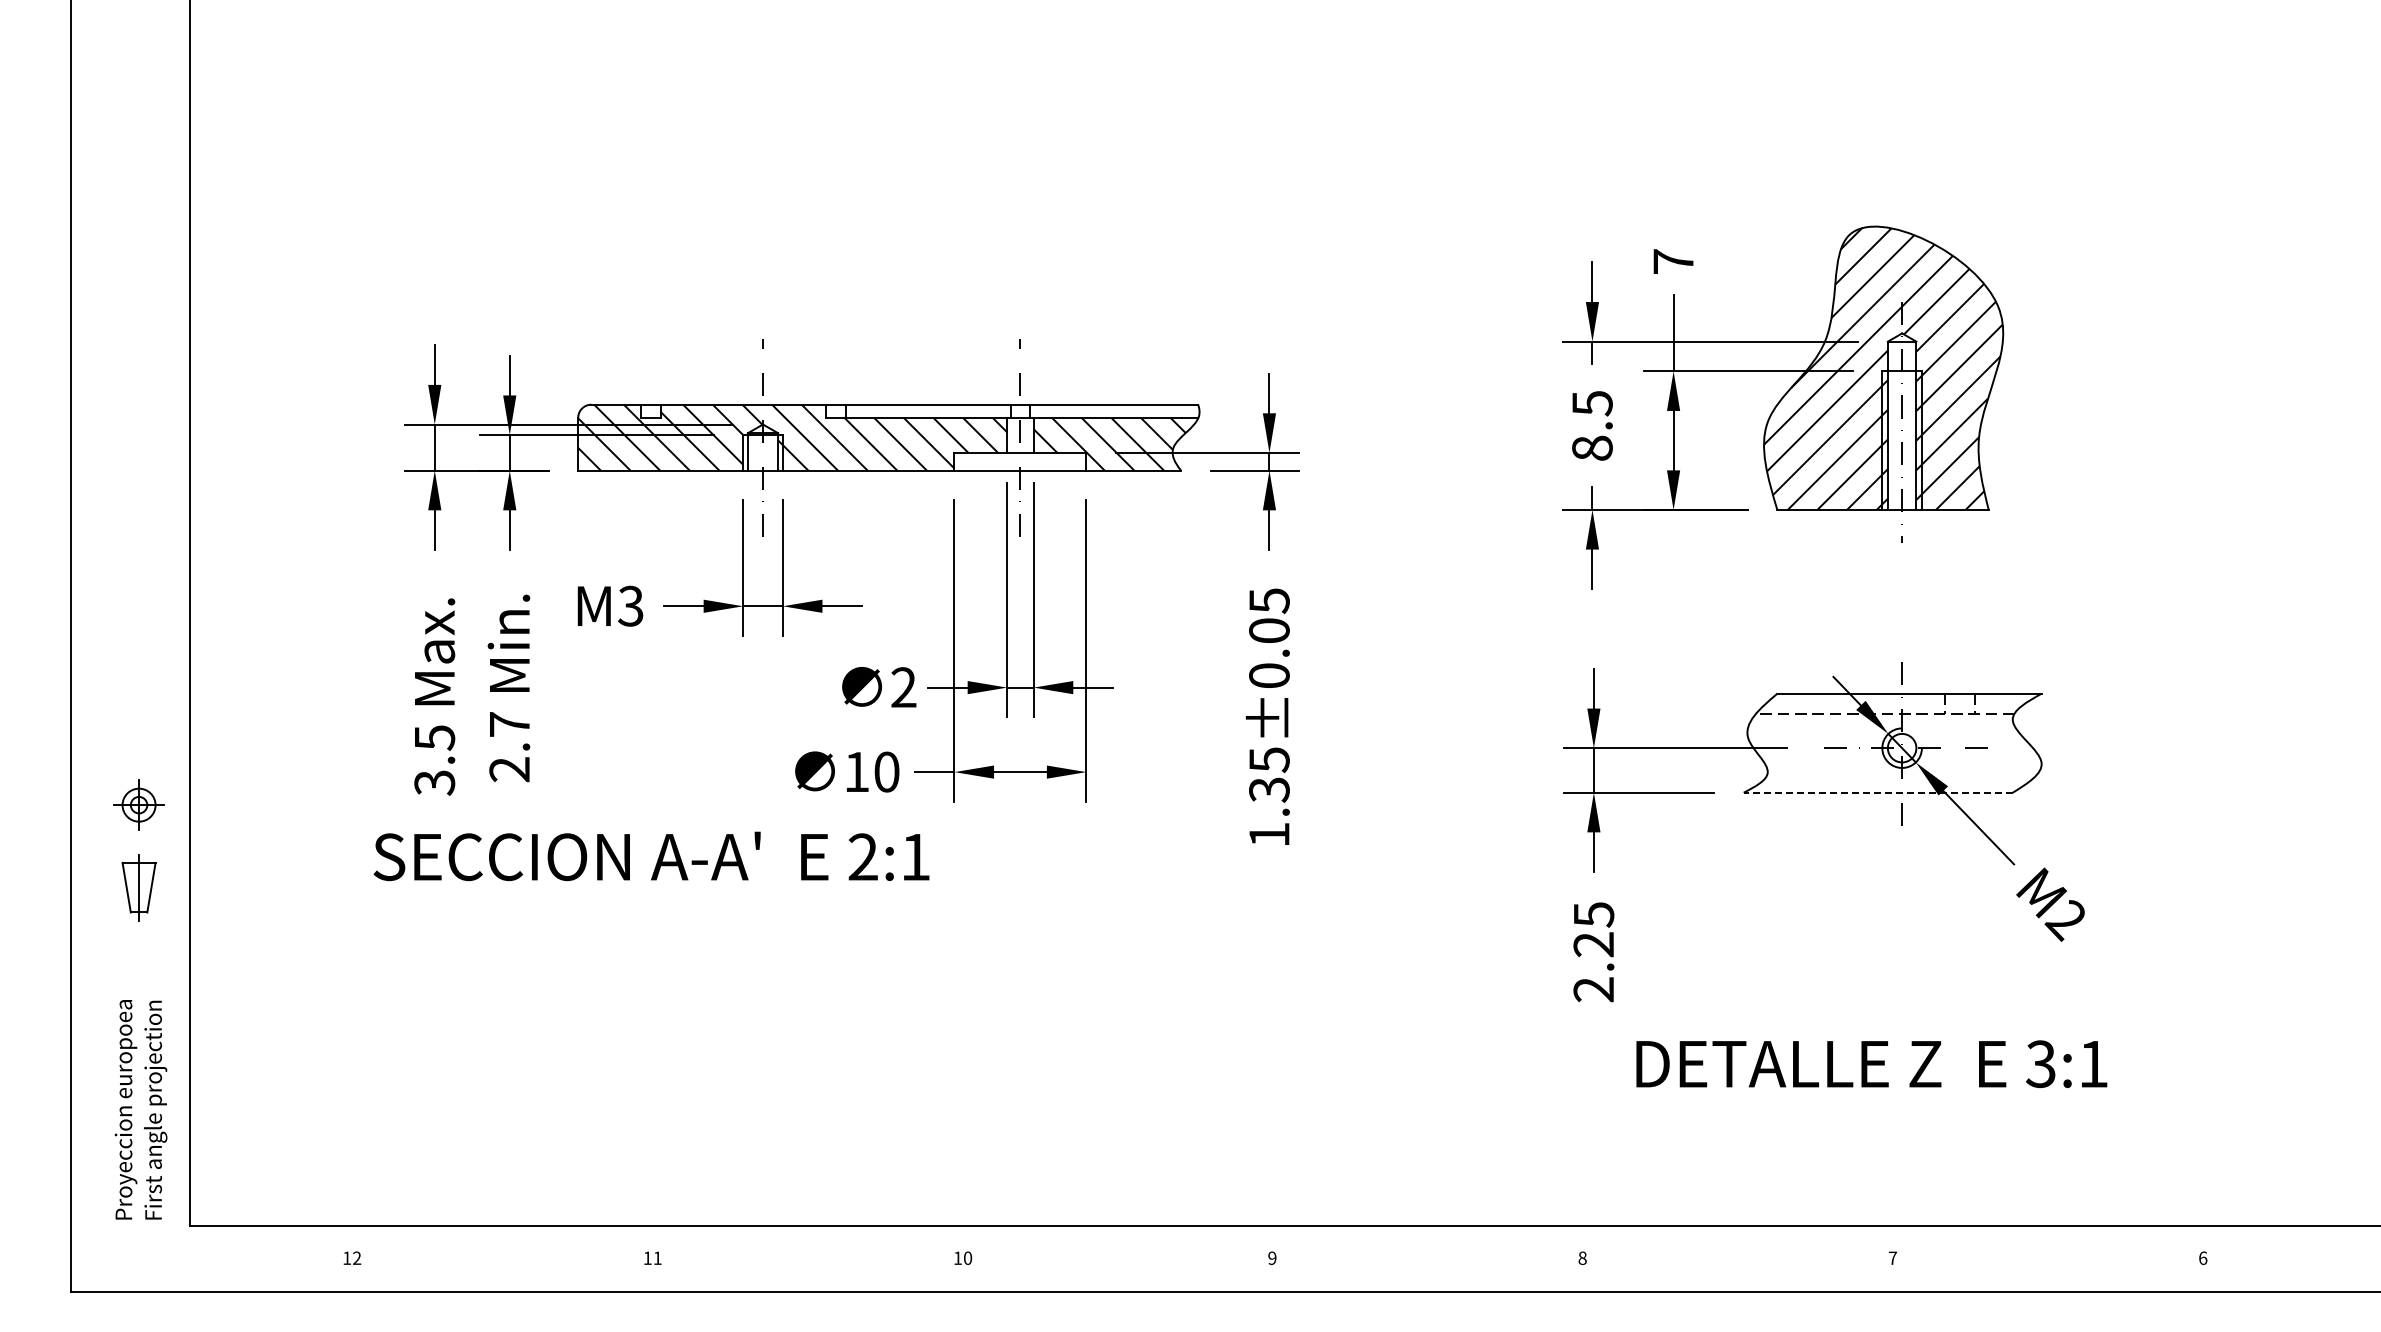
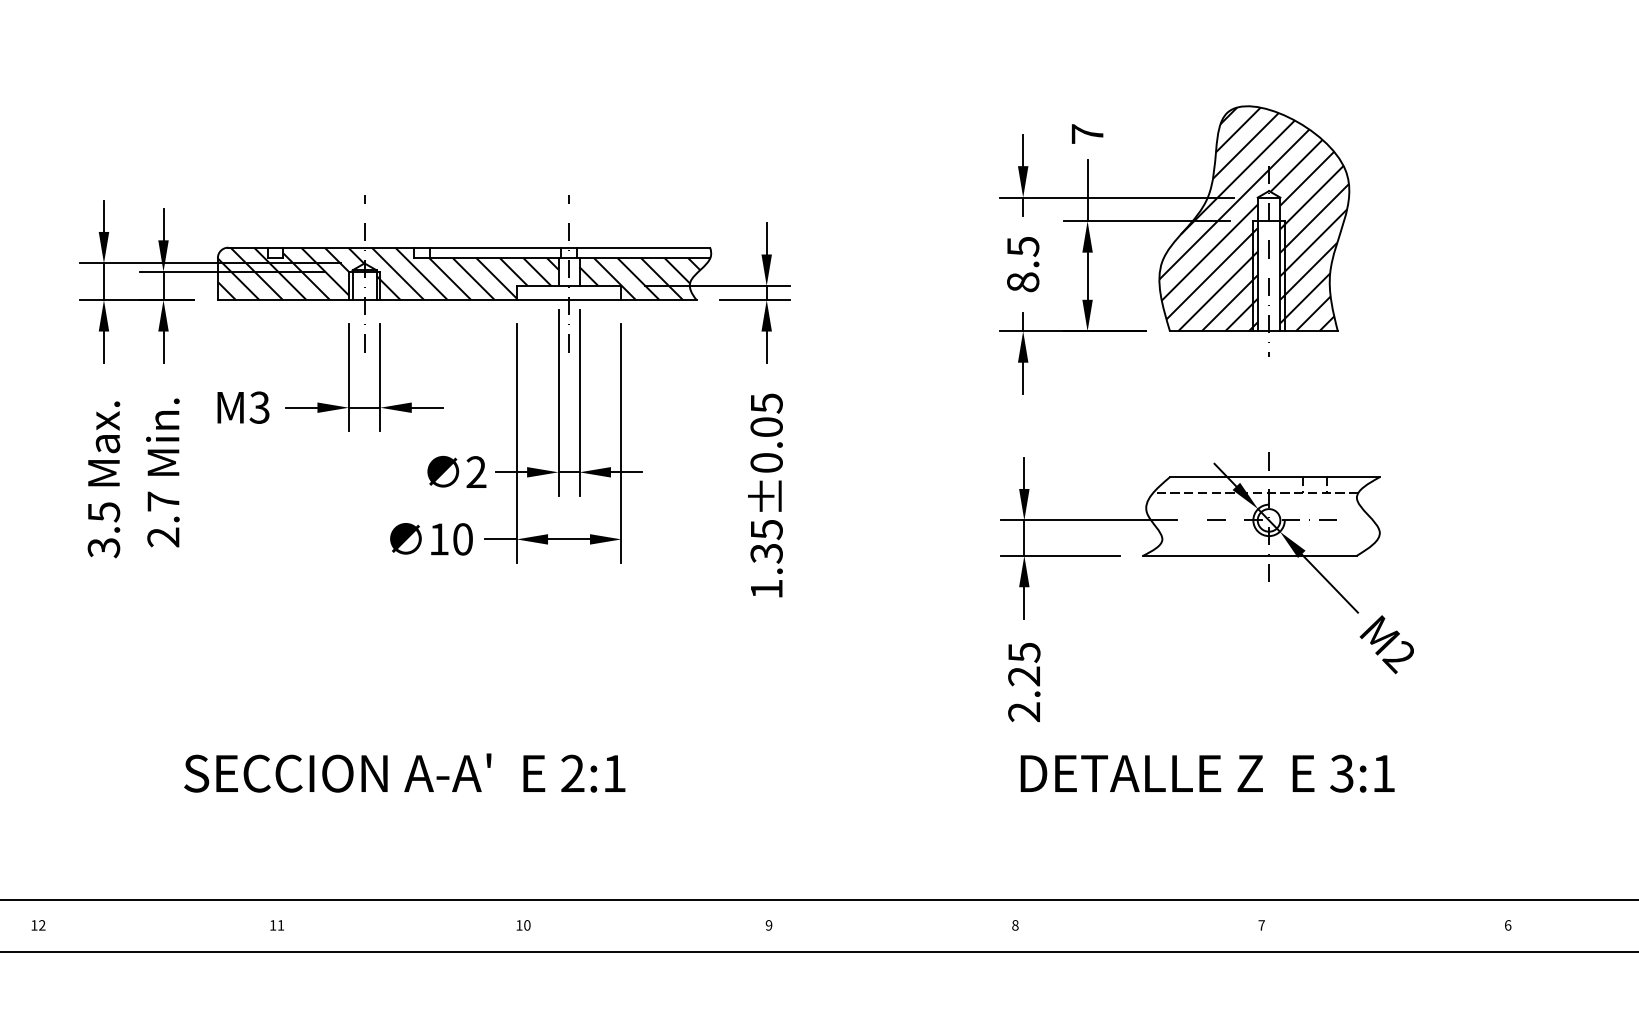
line: (1878, 792) -> (1250, 555), dashed -> solid
text: (651, 856) -> (404, 773), moved
text: (1871, 1064) -> (1207, 773), moved

